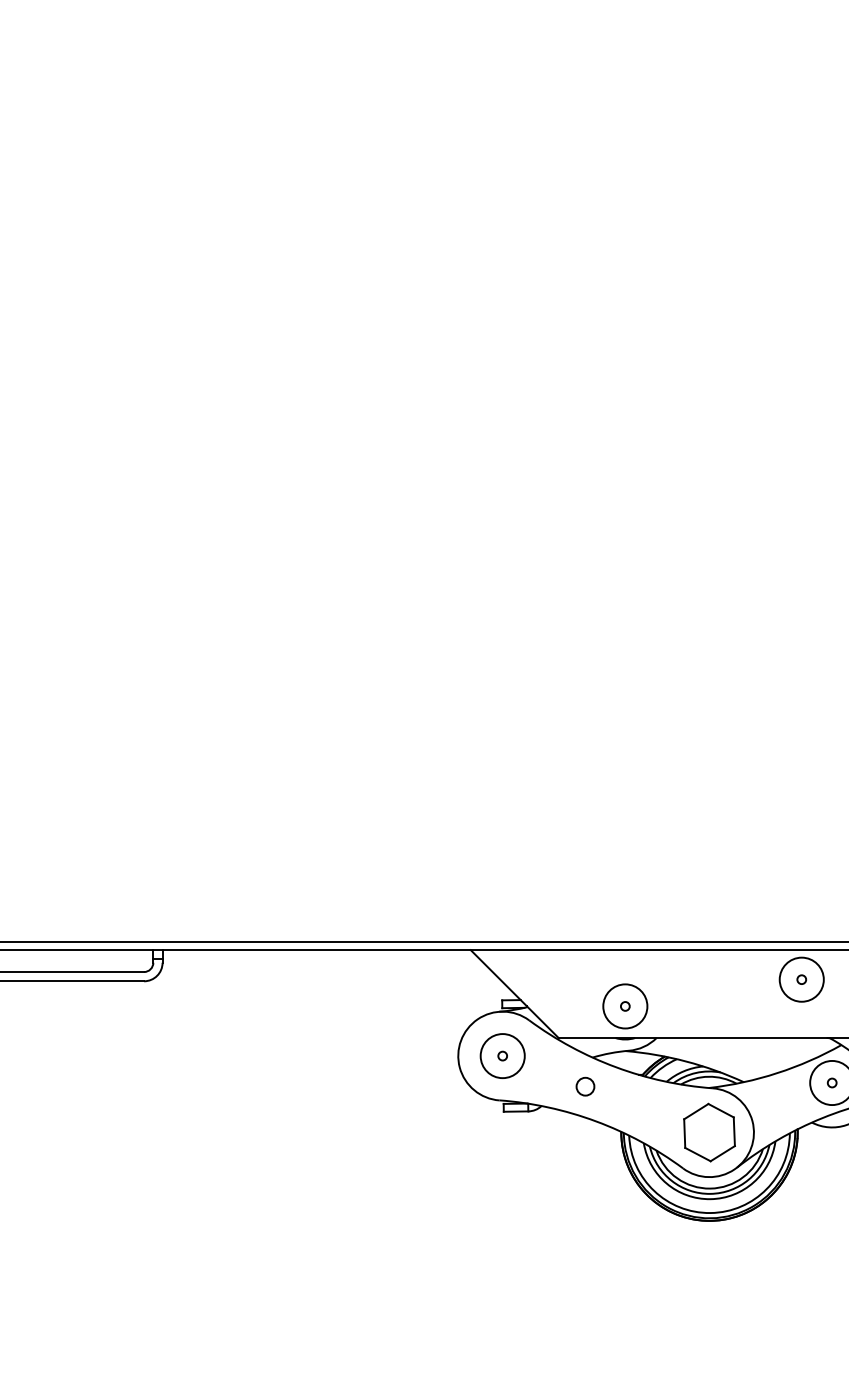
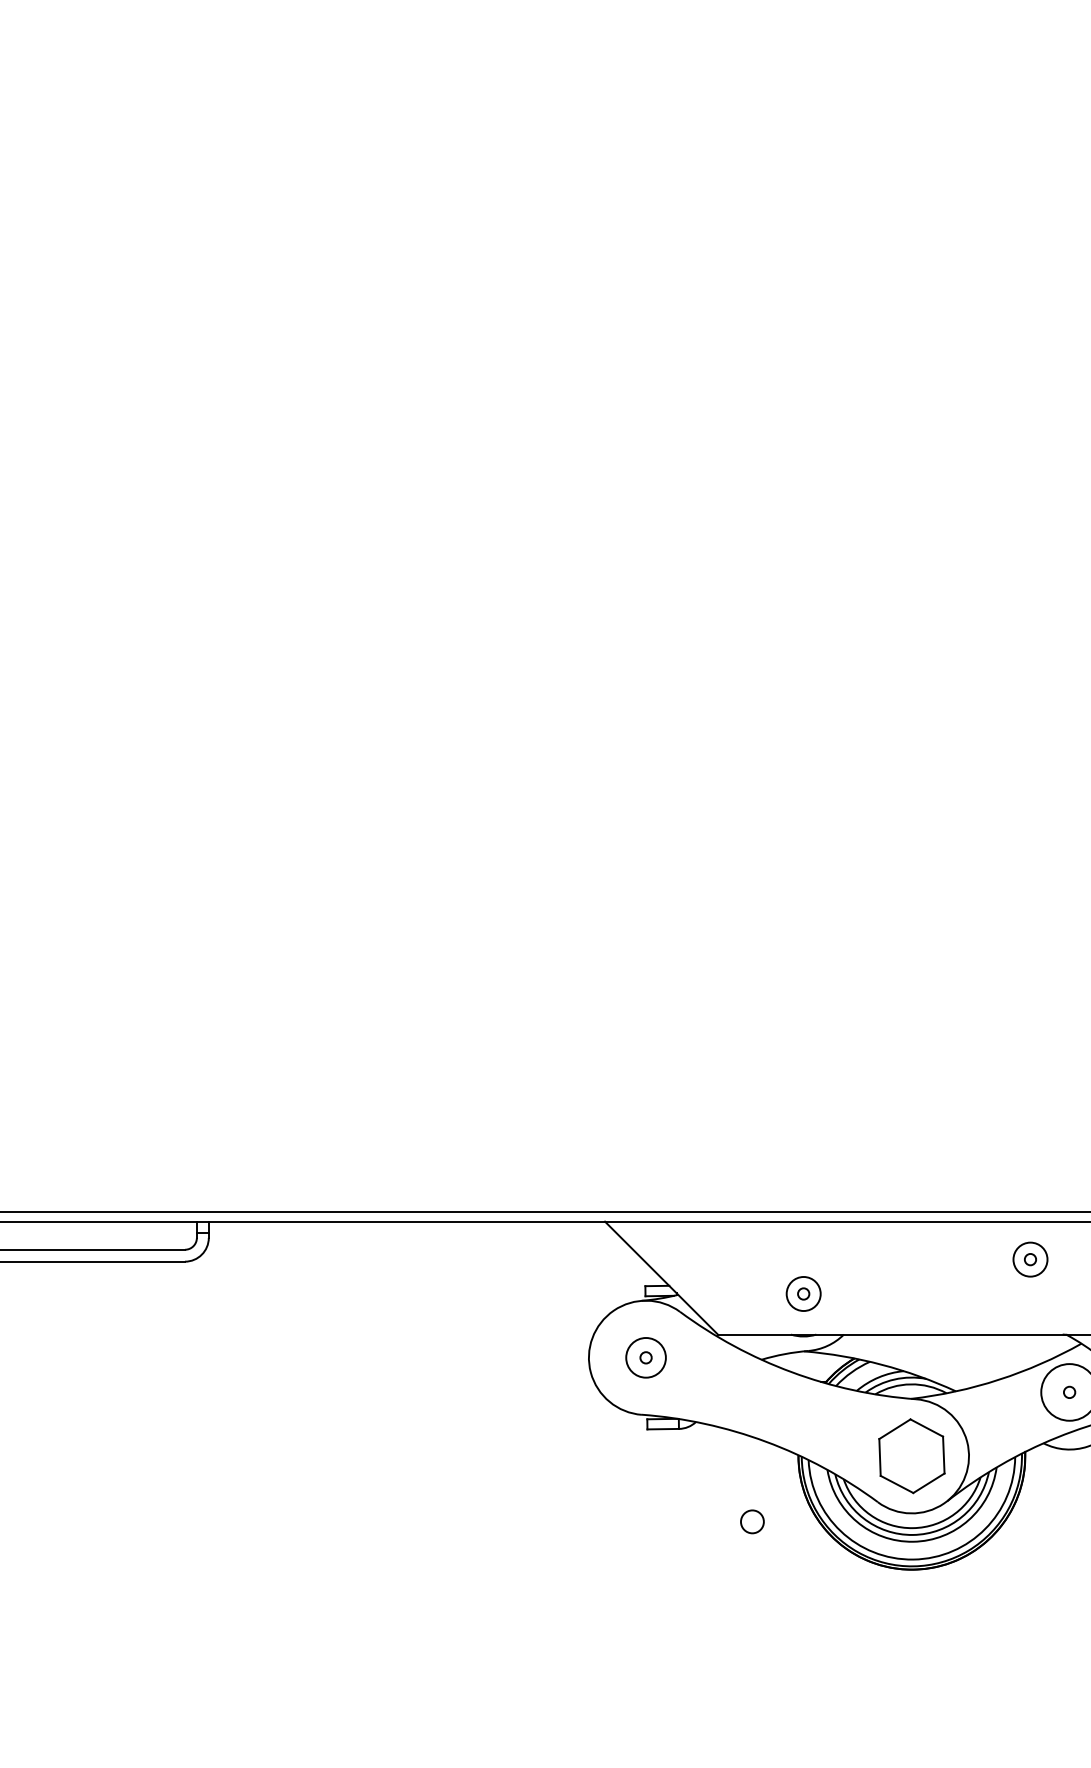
circle: (801, 979) -> (1030, 1259), size x0.6
circle: (625, 1006) -> (803, 1294), size x0.6
circle: (502, 1056) -> (645, 1358), size x0.7
circle: (585, 1086) -> (752, 1521), moved

